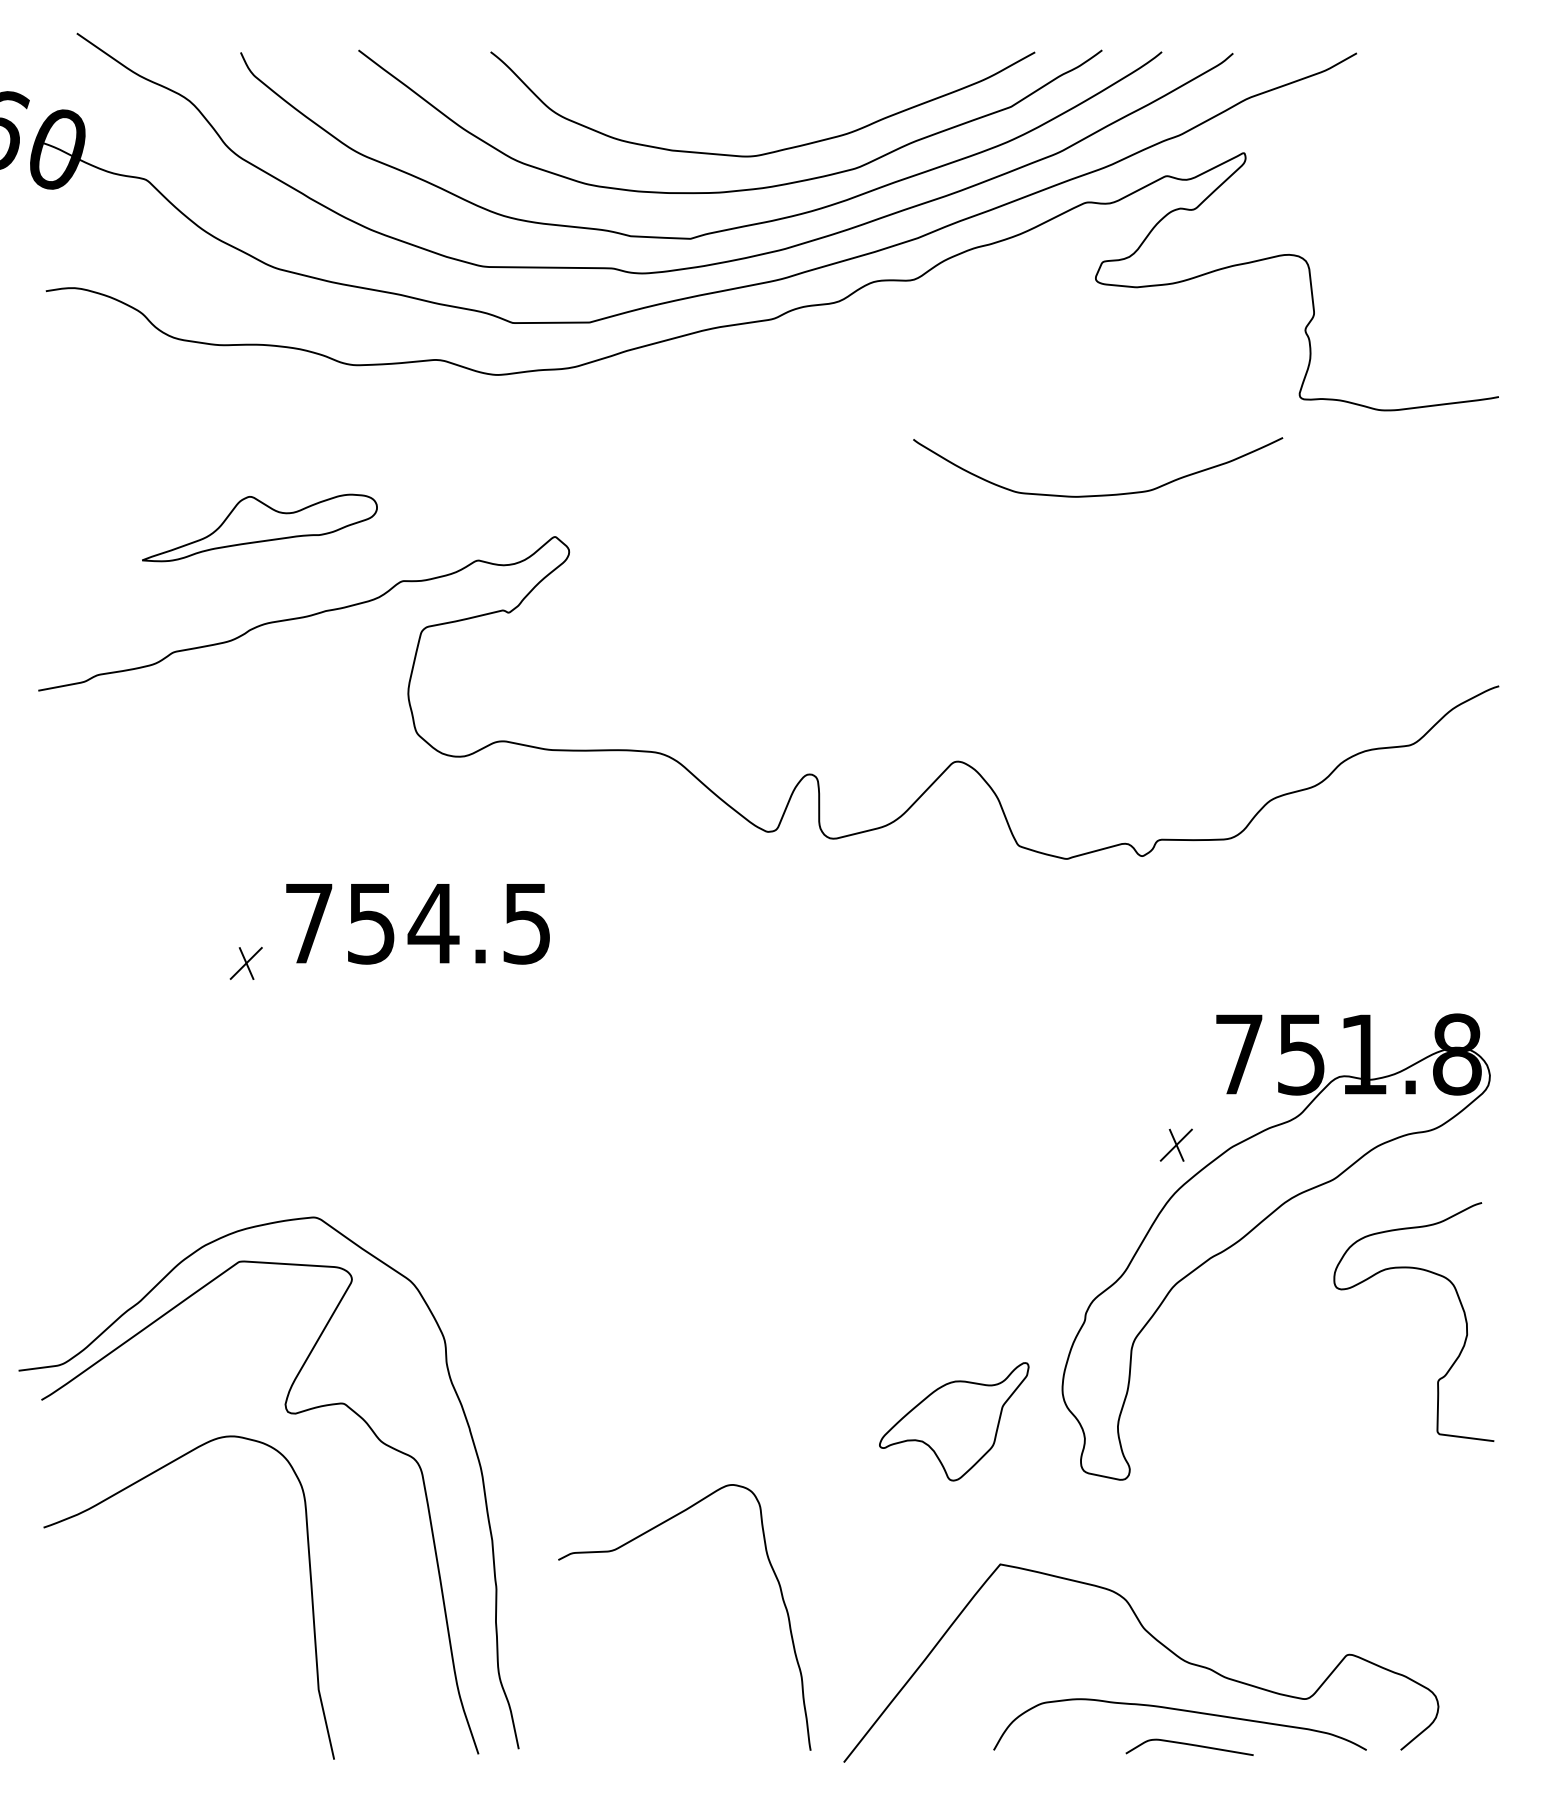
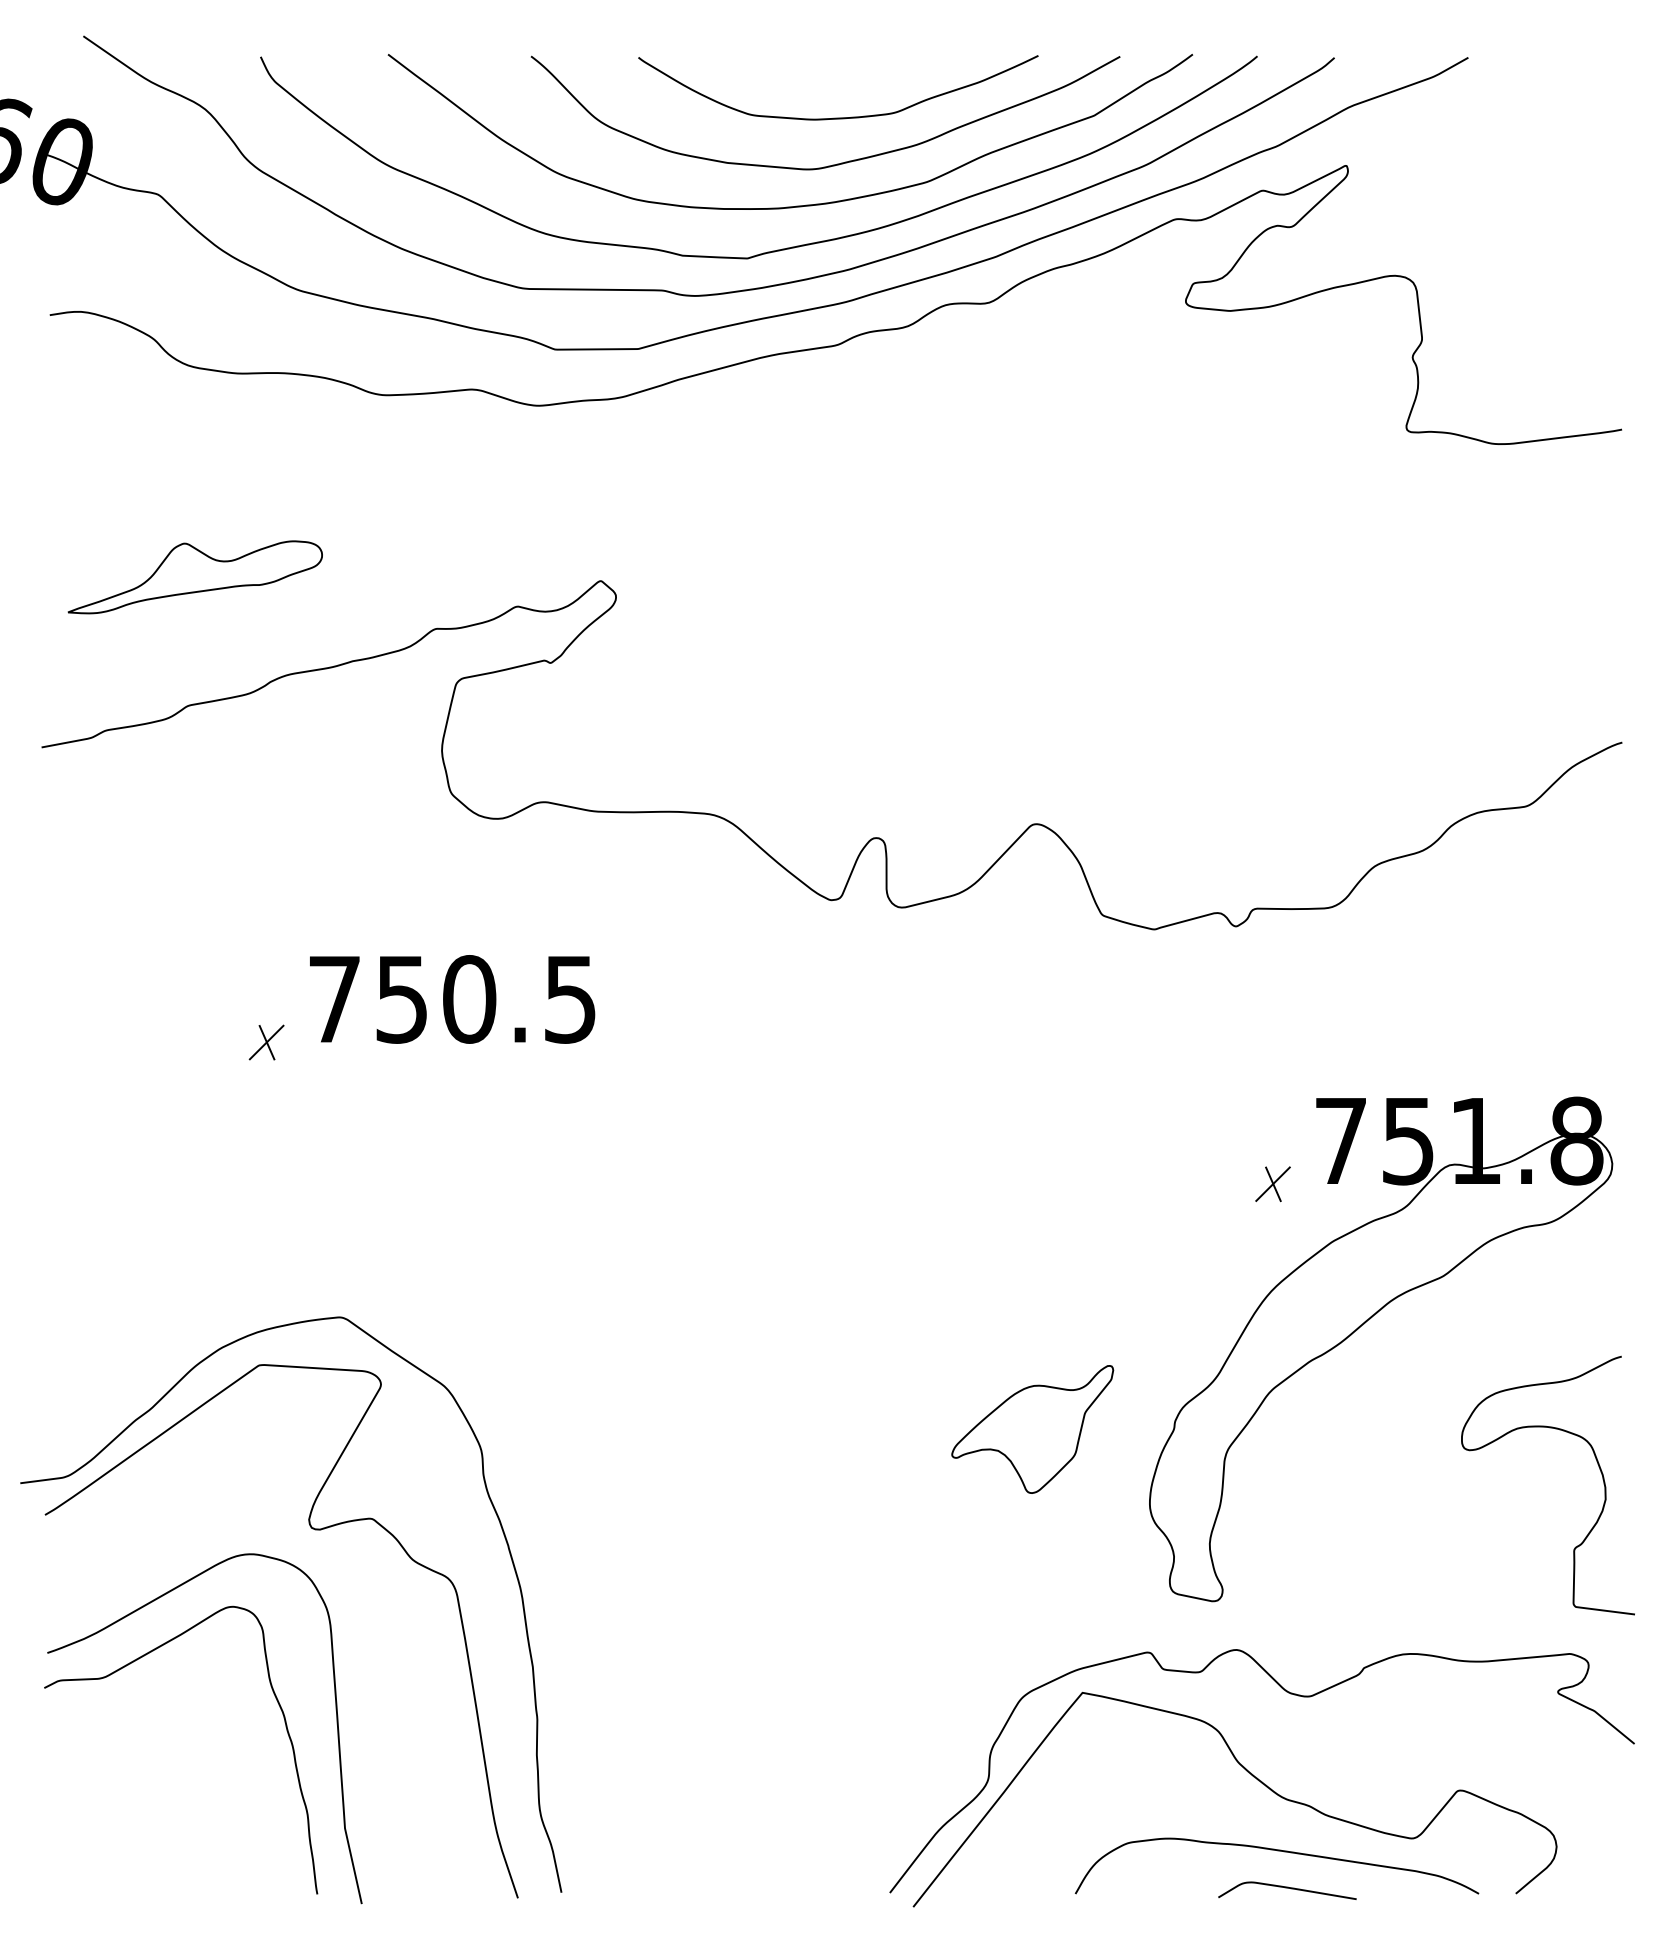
curve: (1098, 494) -> (838, 117), moved
part: (259, 528) -> (194, 577), moved
text: (433, 923) -> (469, 999), 754.5 -> 750.5
part: (1175, 1145) -> (1272, 1184), moved
curve: (1460, 1305) -> (1598, 1467), moved
part: (954, 1421) -> (1032, 1429), moved
curve: (639, 1537) -> (132, 1663), moved
curve: (1192, 1565) -> (1290, 1694), added

